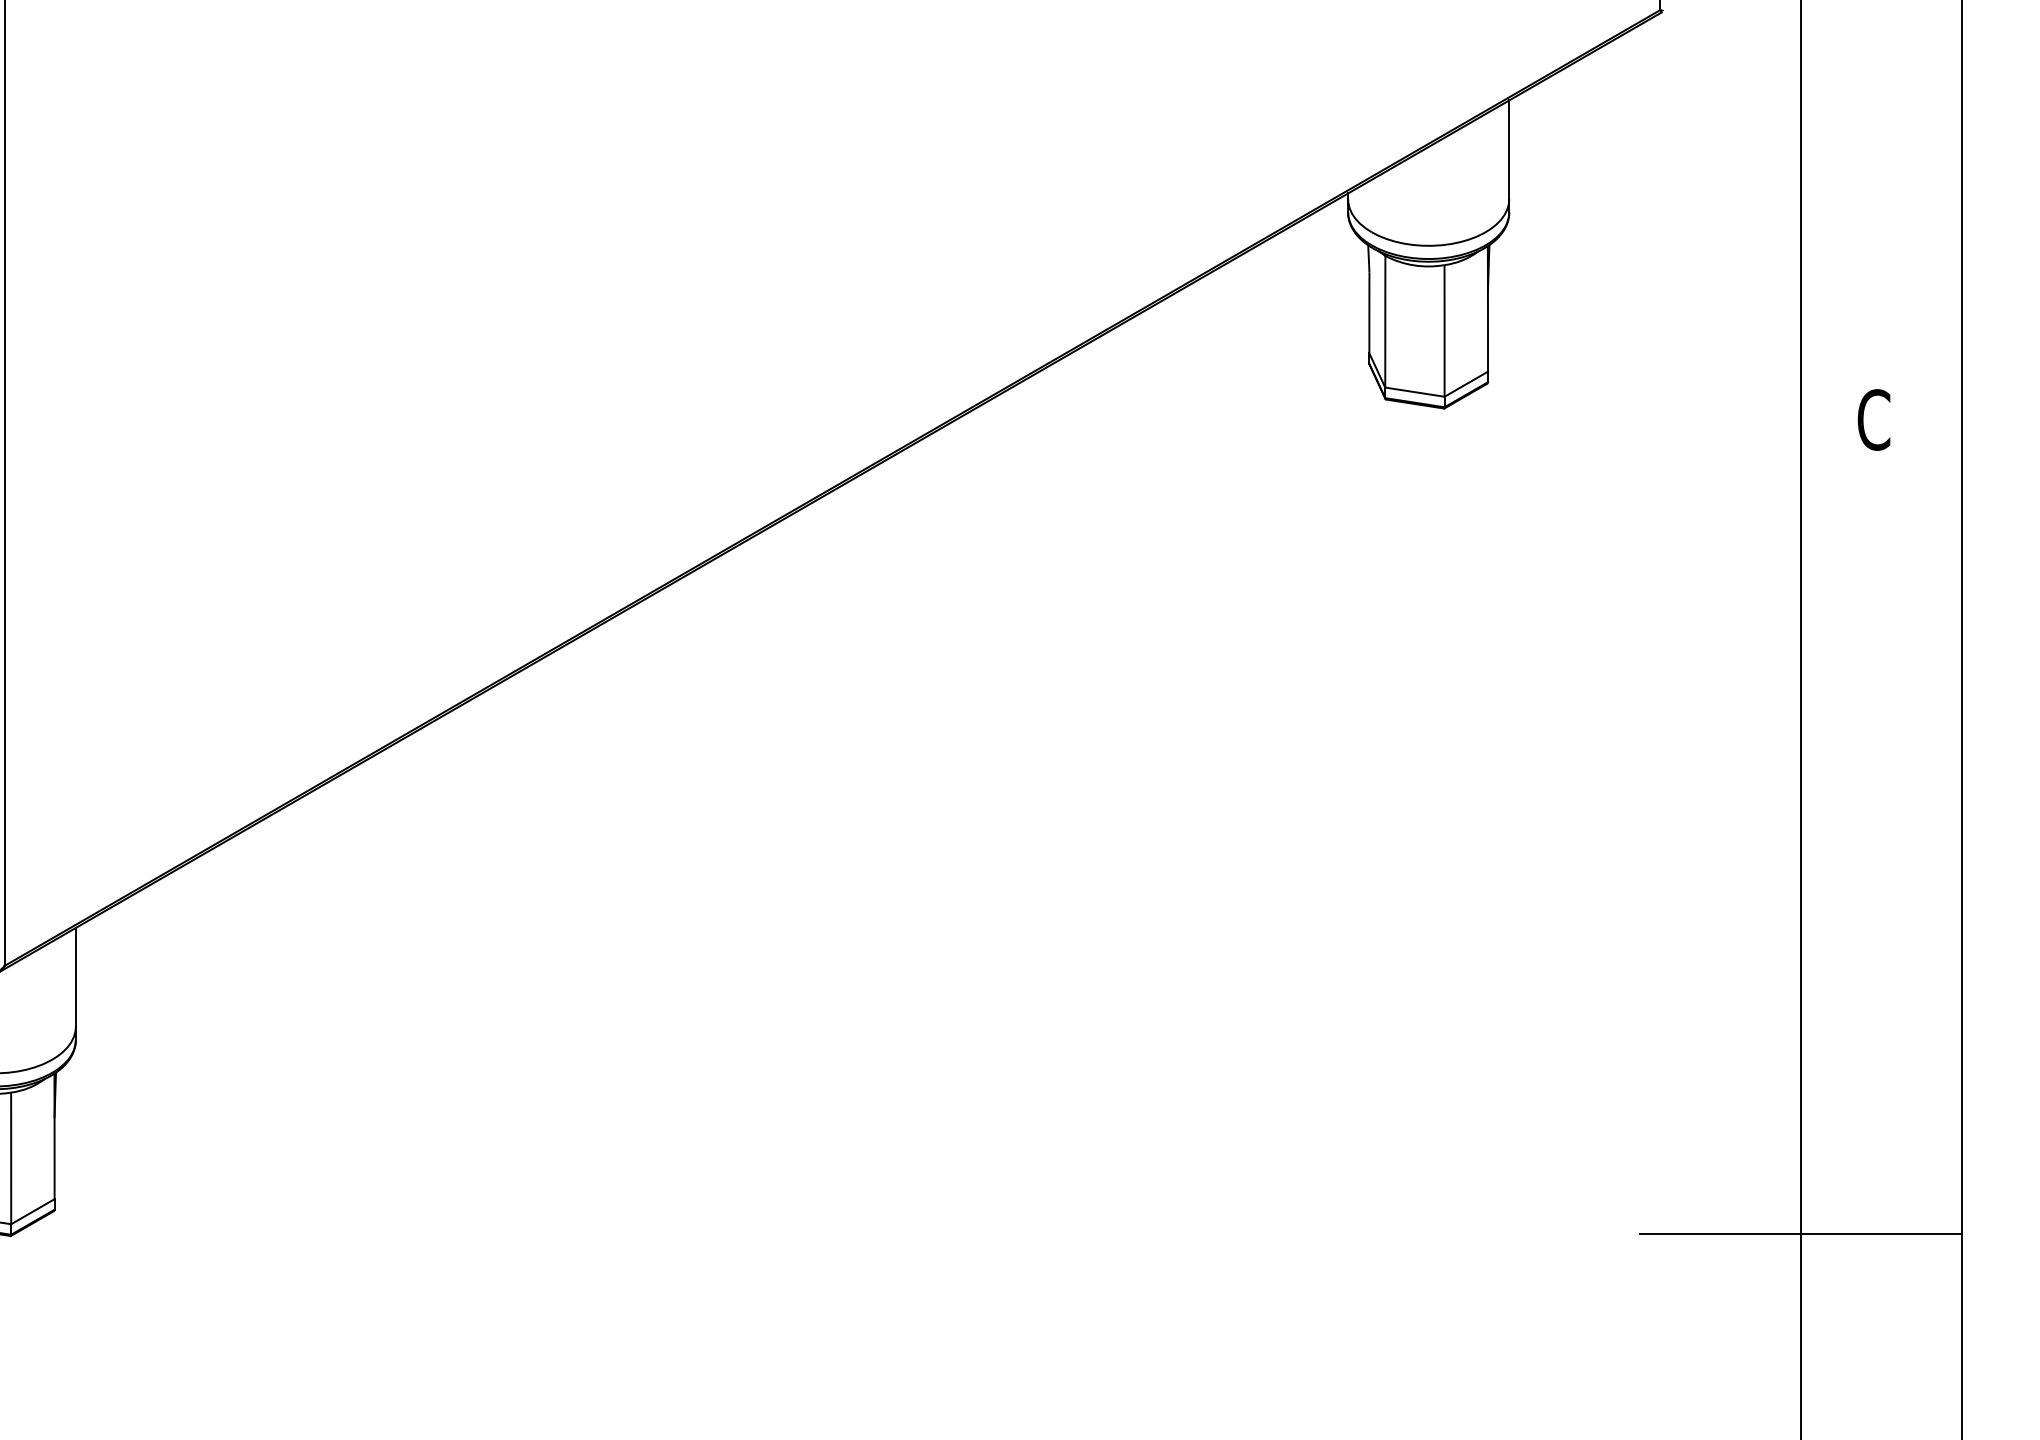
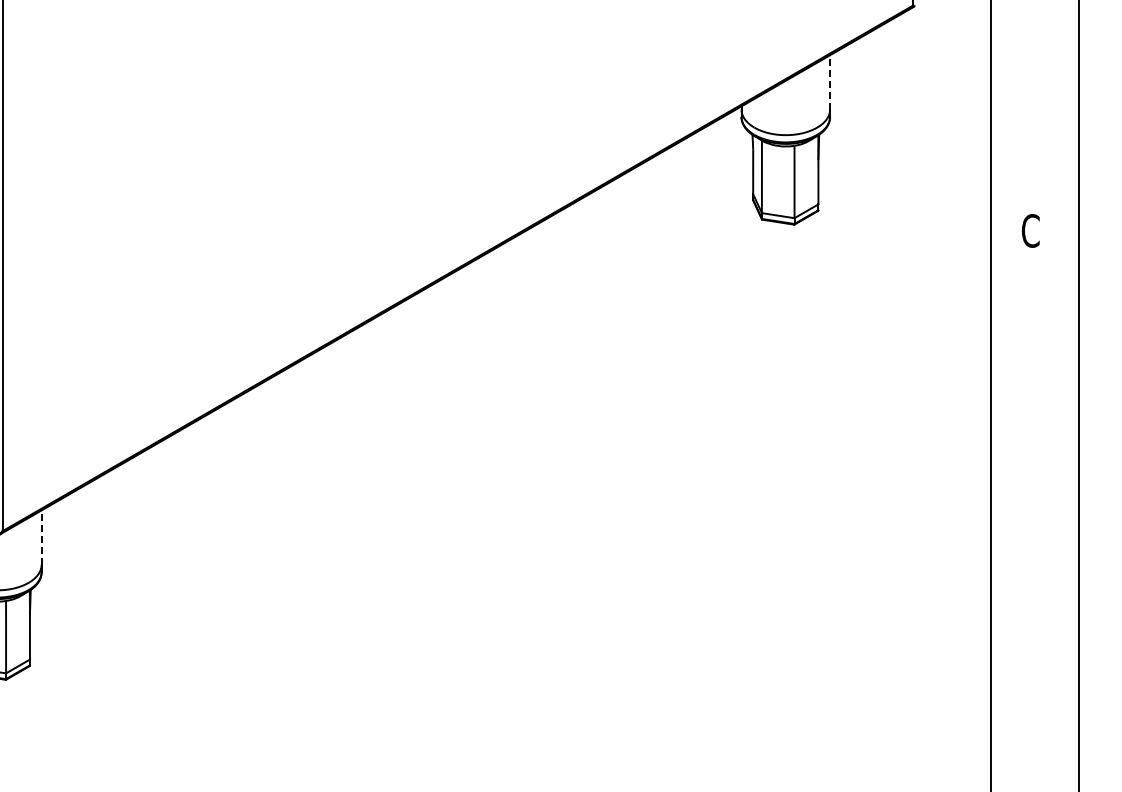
line: (1509, 148) -> (830, 81), solid -> dashed
line: (75, 977) -> (41, 537), solid -> dashed
line: (1800, 1233) -> (990, 678), removed

